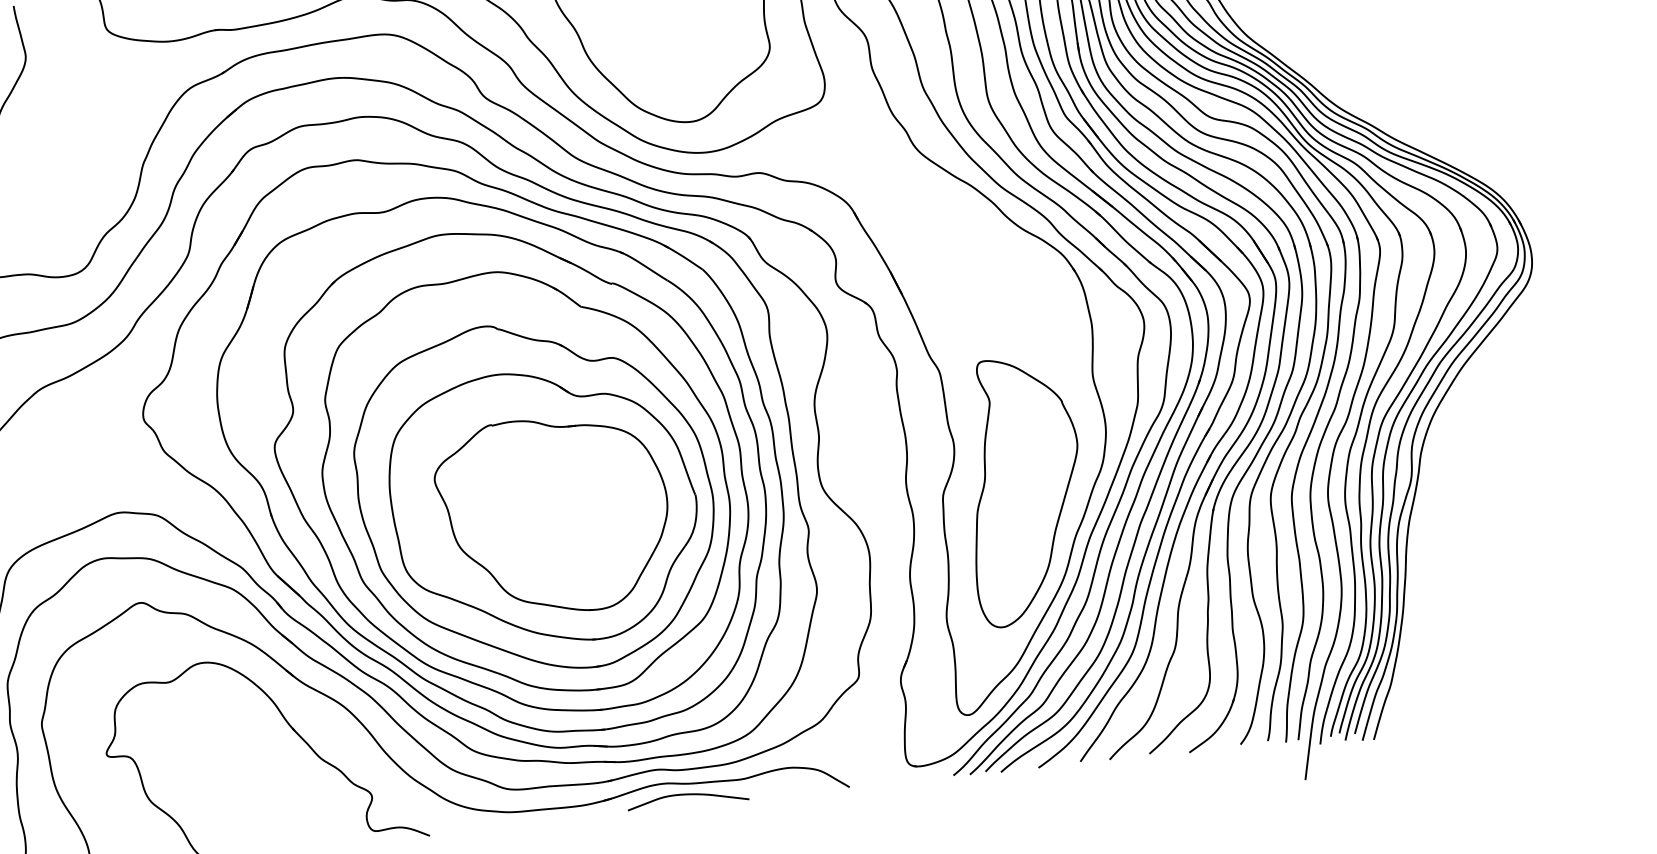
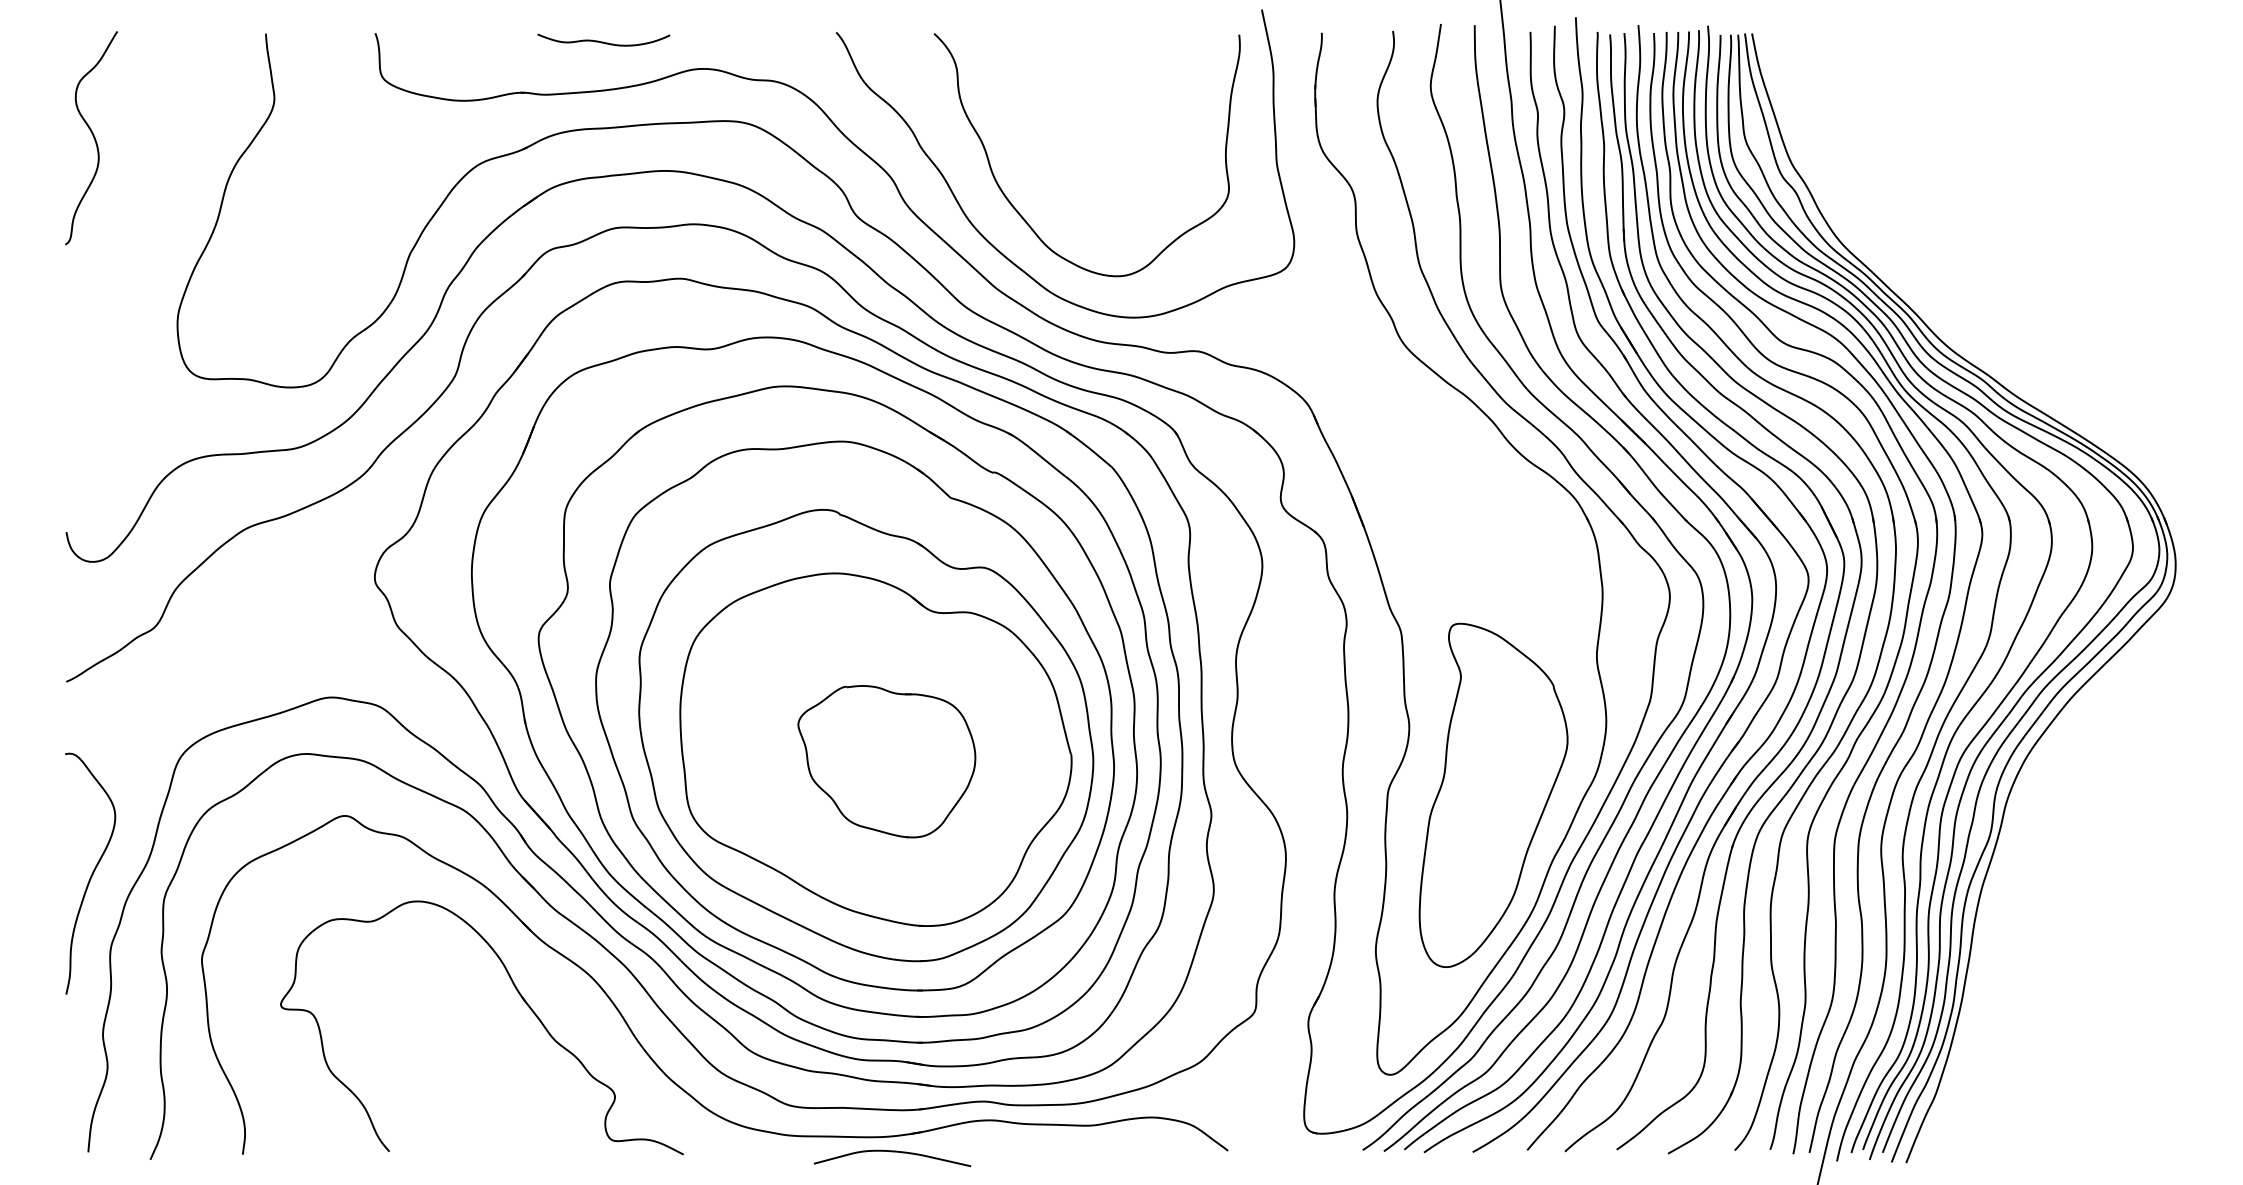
part: (553, 515) -> (886, 761), size x0.6
curve: (687, 795) -> (892, 1152), moved

